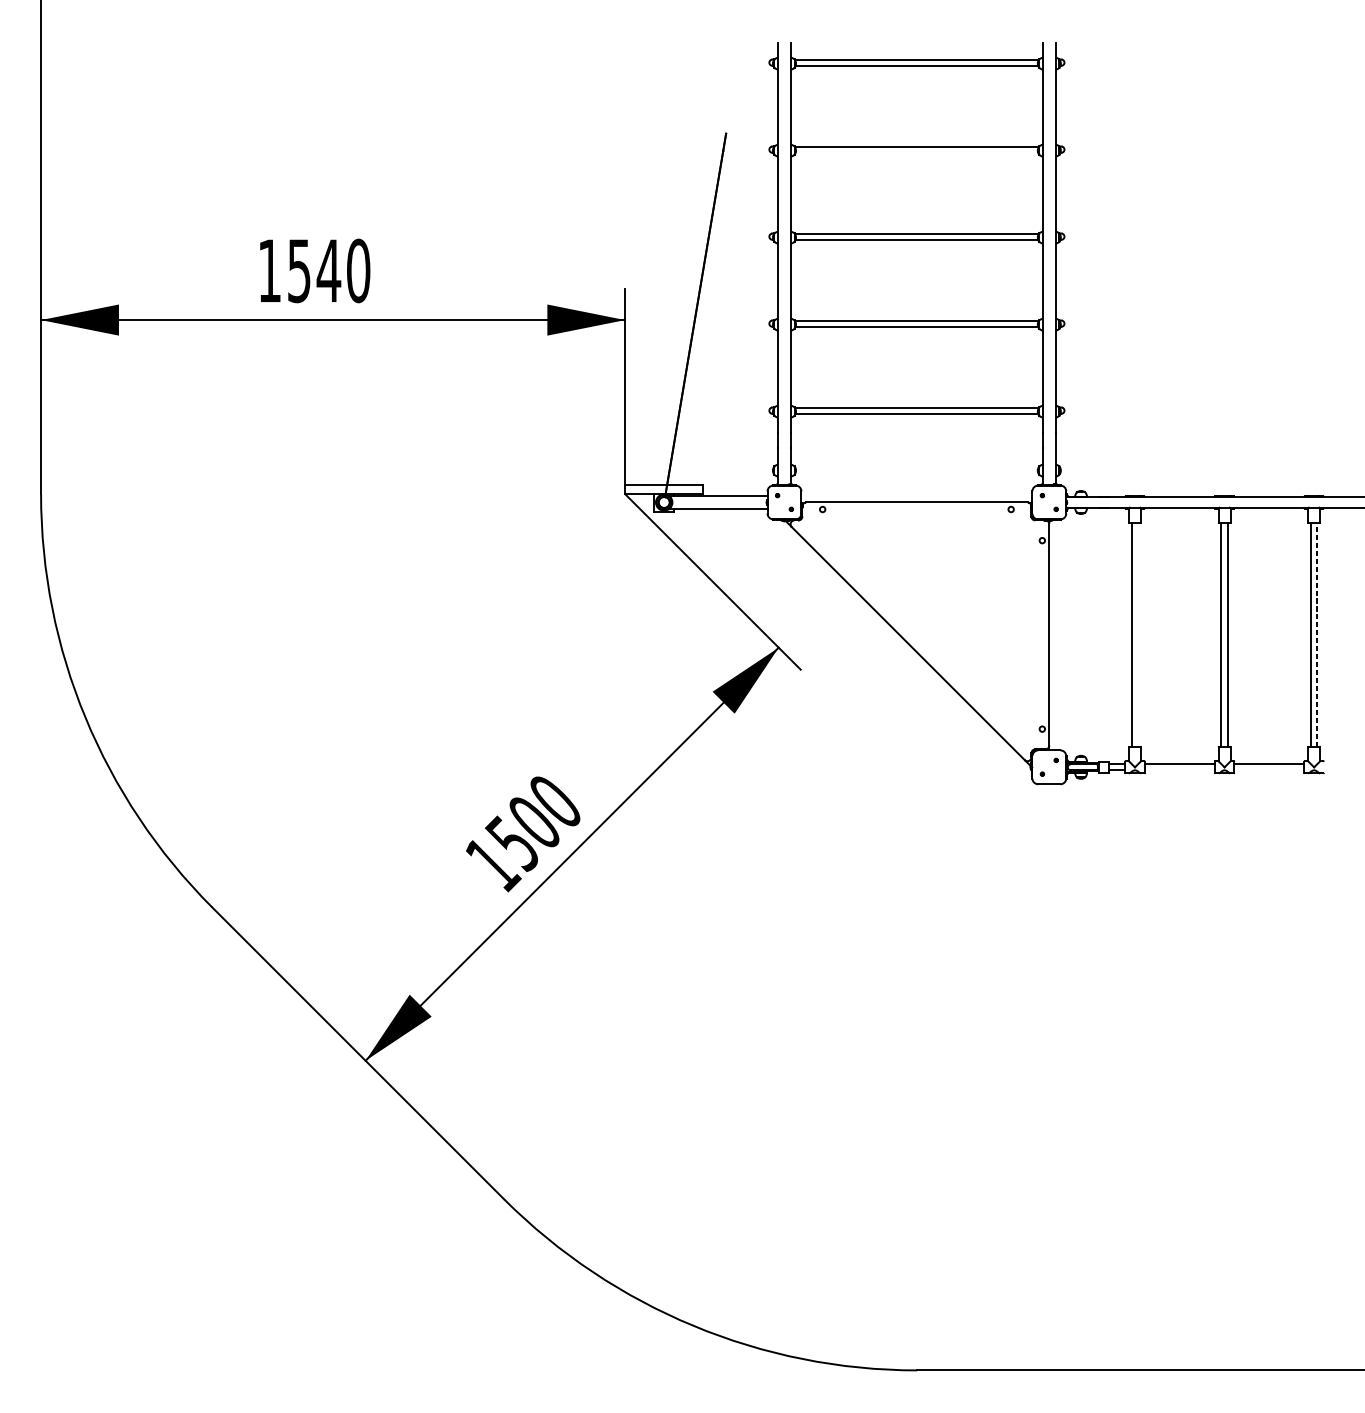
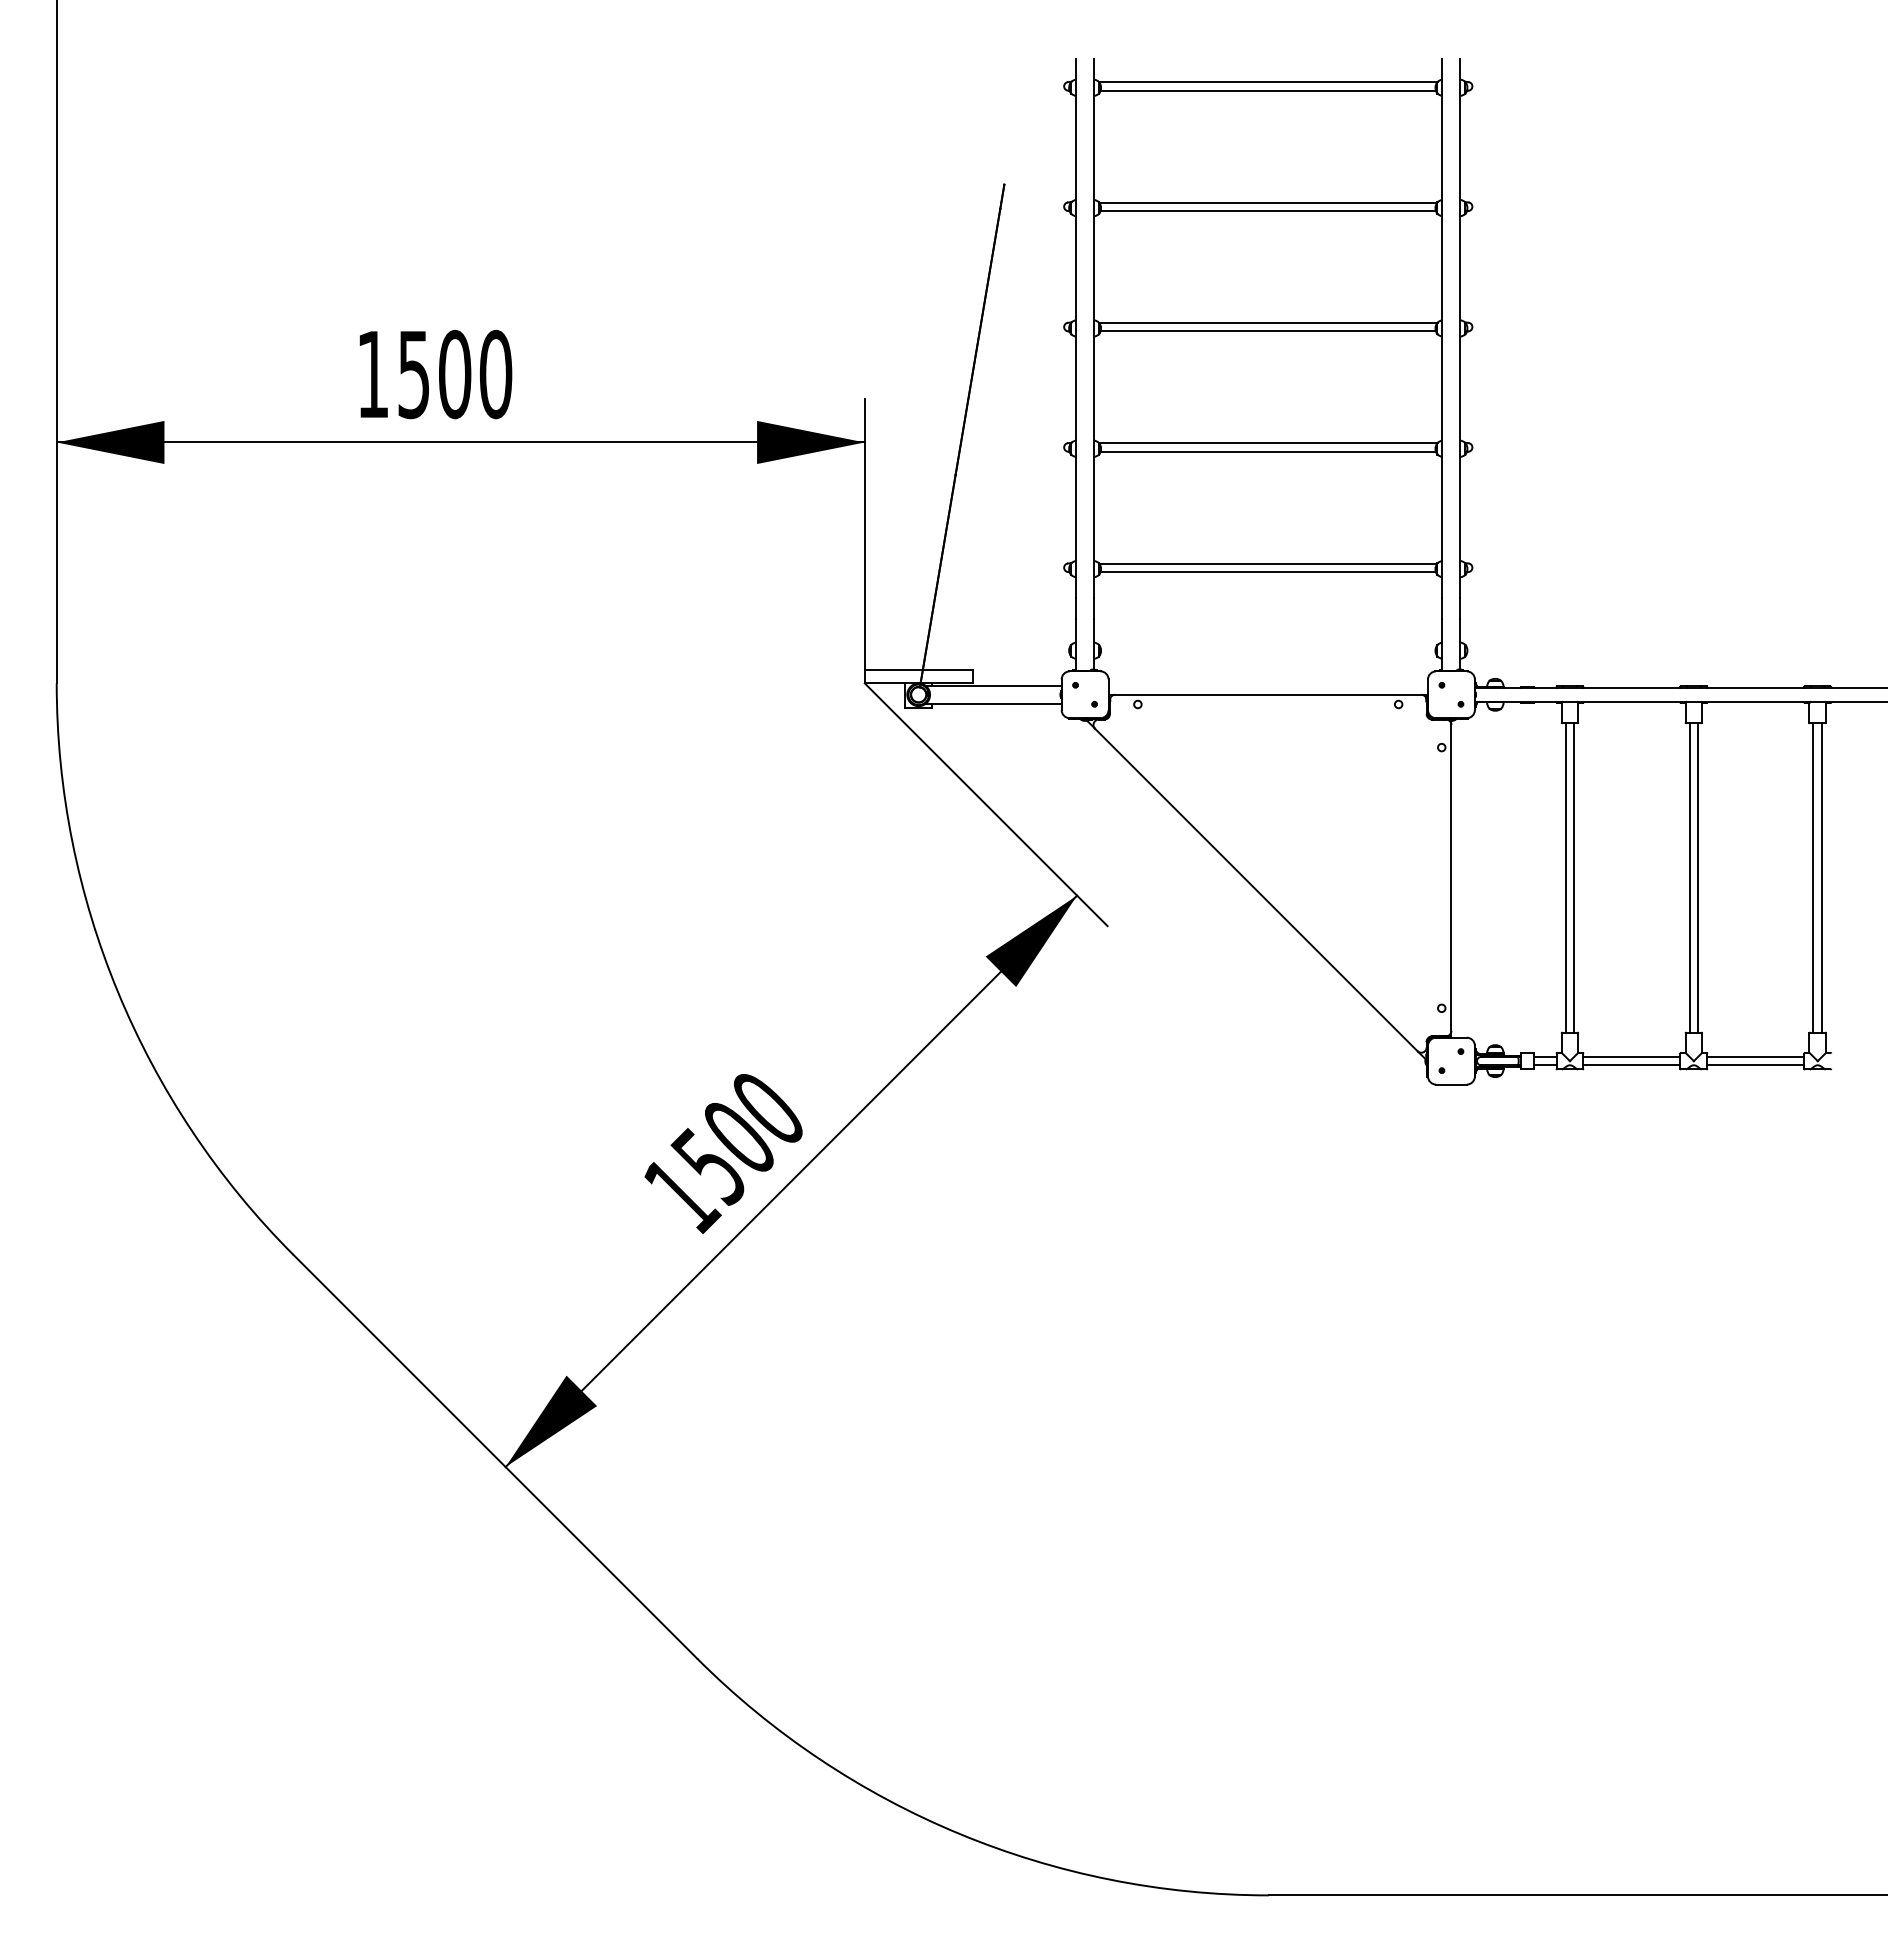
line: (916, 153) -> (1267, 211), added
text: (328, 270) -> (454, 374), 1540 -> 1500
line: (1138, 634) -> (1574, 877), added
line: (1317, 634) -> (1822, 877), dashed -> solid
line: (1179, 770) -> (1631, 1065), added
line: (1269, 770) -> (1755, 1065), added

